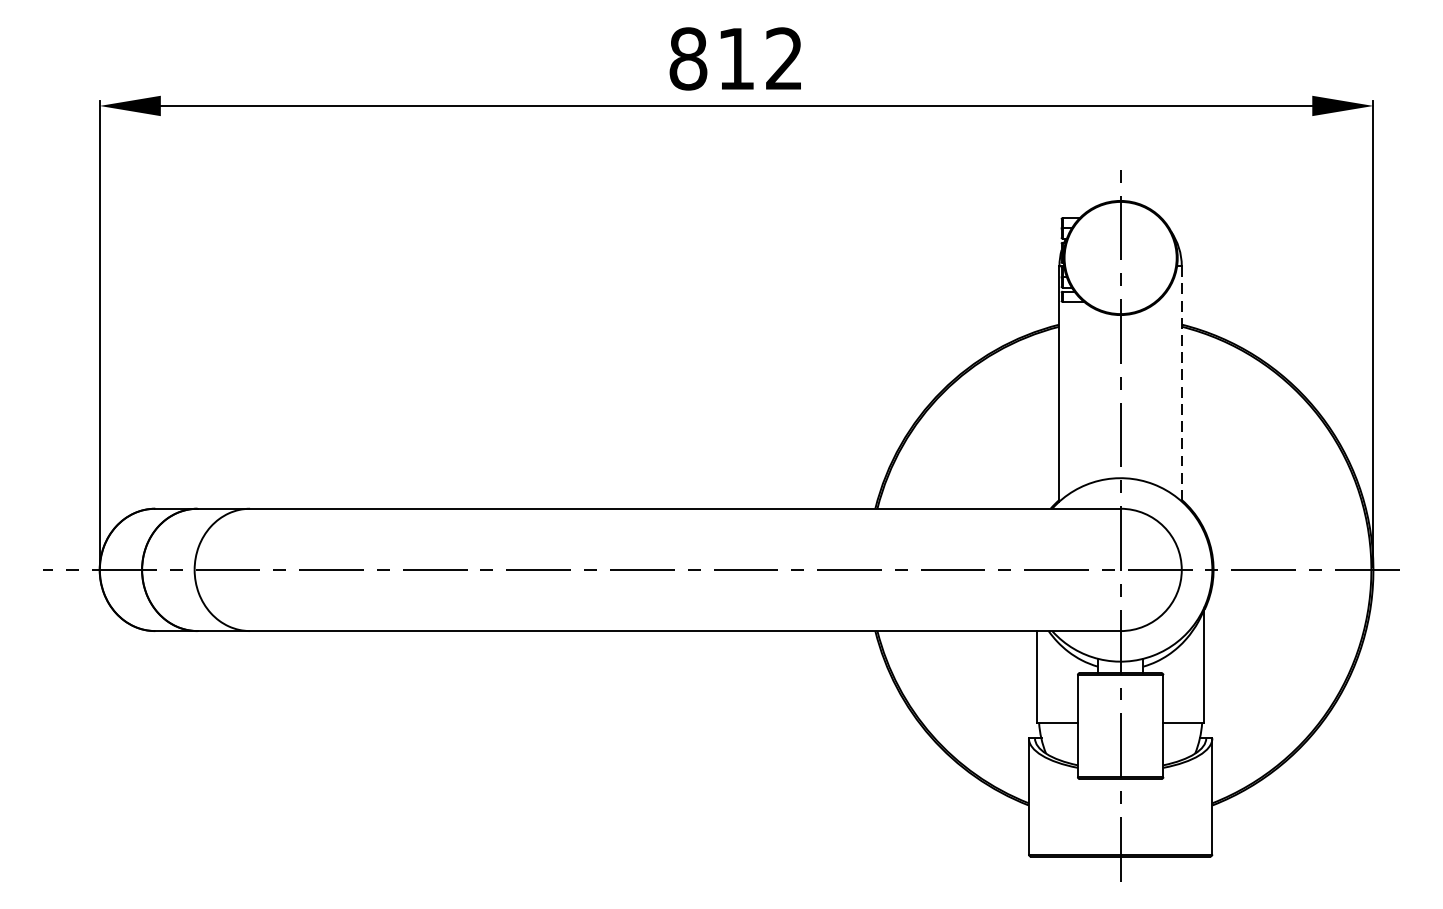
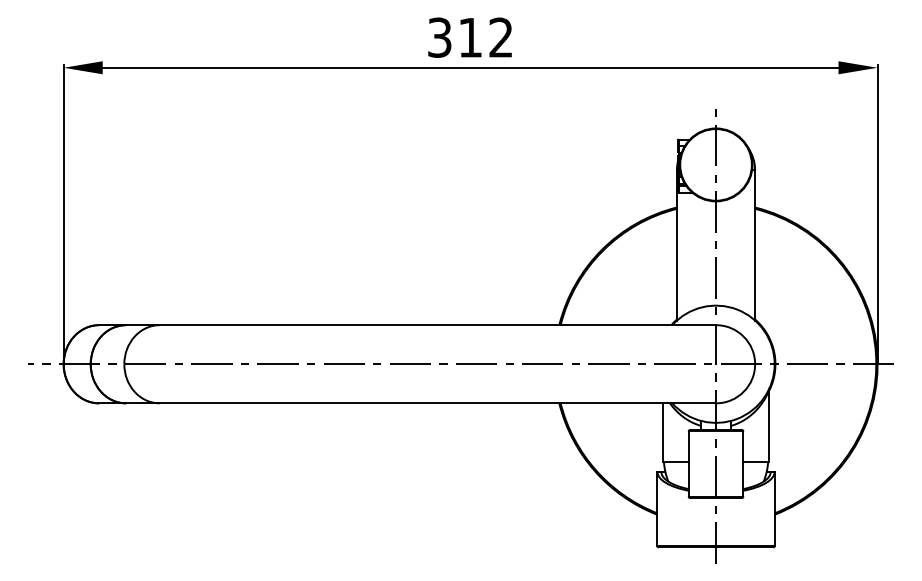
text: (687, 58) -> (439, 37), 812 -> 312
line: (1182, 384) -> (755, 245), dashed -> solid

